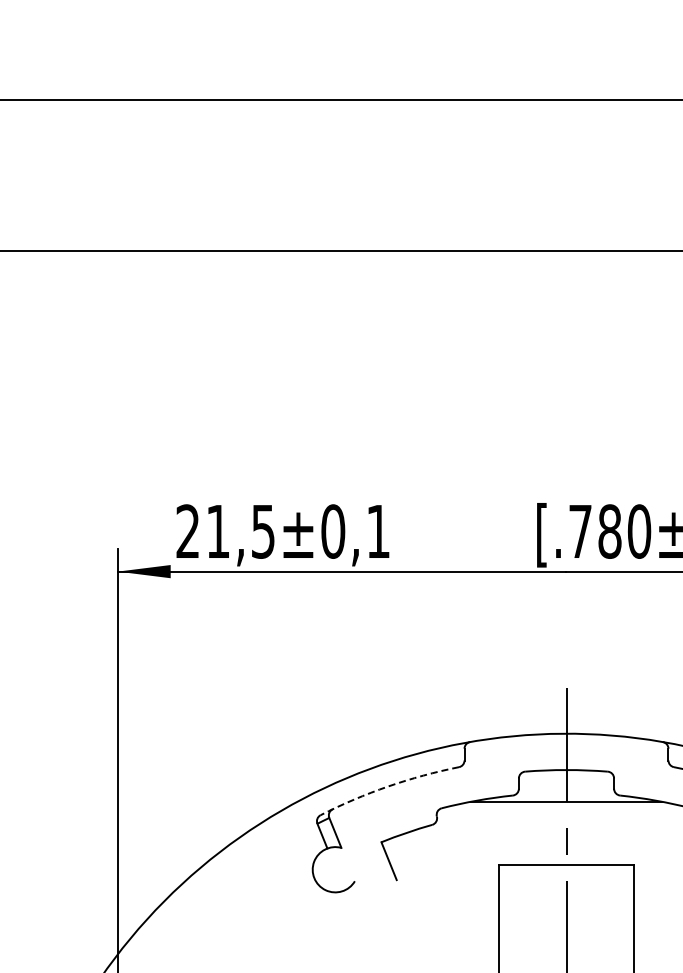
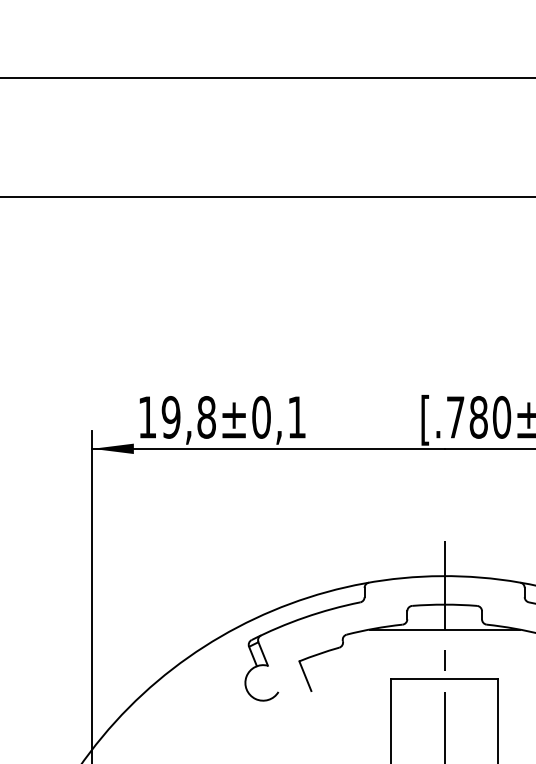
text: (225, 531) -> (176, 417), 21,5±0,1 -> 19,8±0,1
arc: (388, 786) -> (304, 617), dashed -> solid

